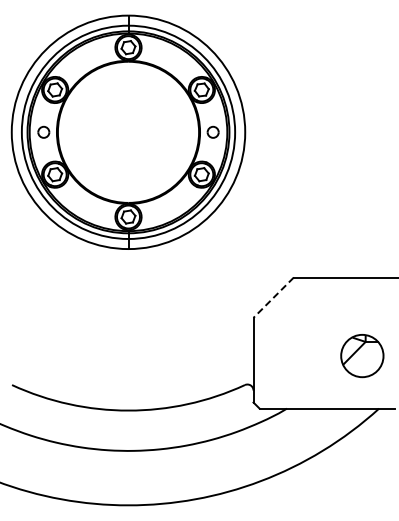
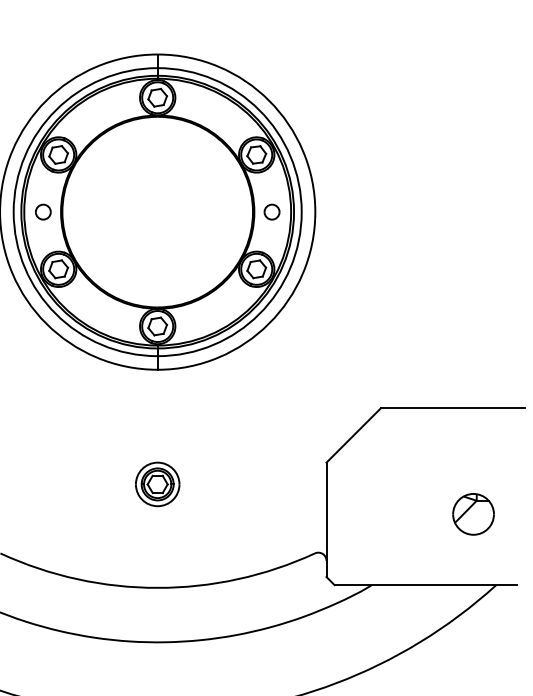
line: (273, 297) -> (353, 435), dashed -> solid
part: (128, 333) -> (157, 483), added
part: (362, 356) -> (473, 514), size x0.71

